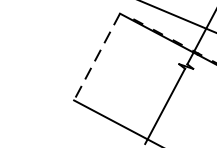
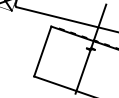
line: (96, 58) -> (42, 52), dashed -> solid

